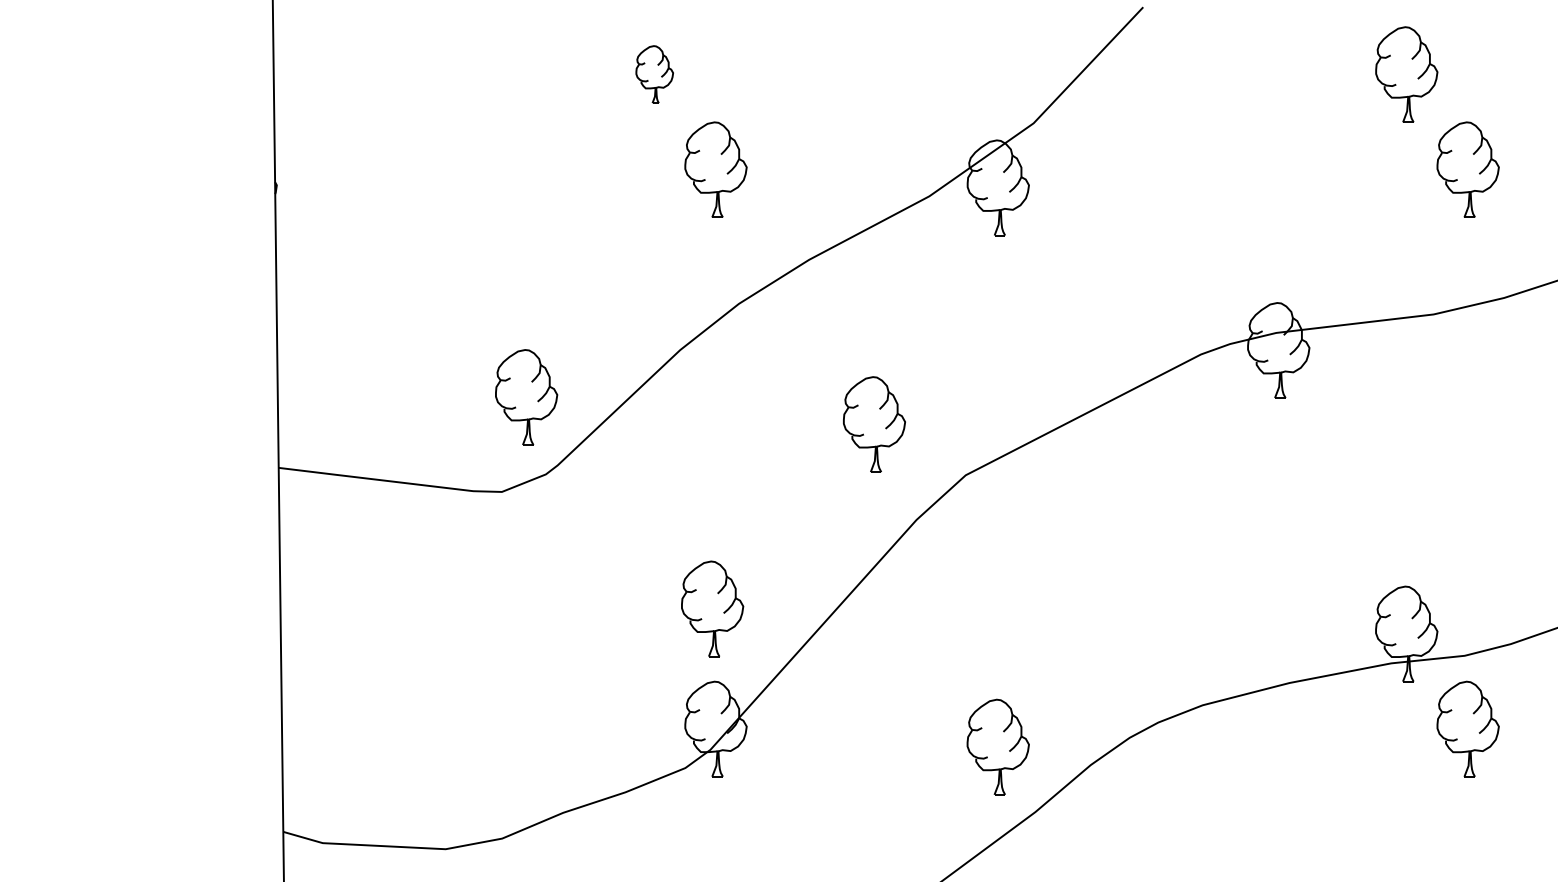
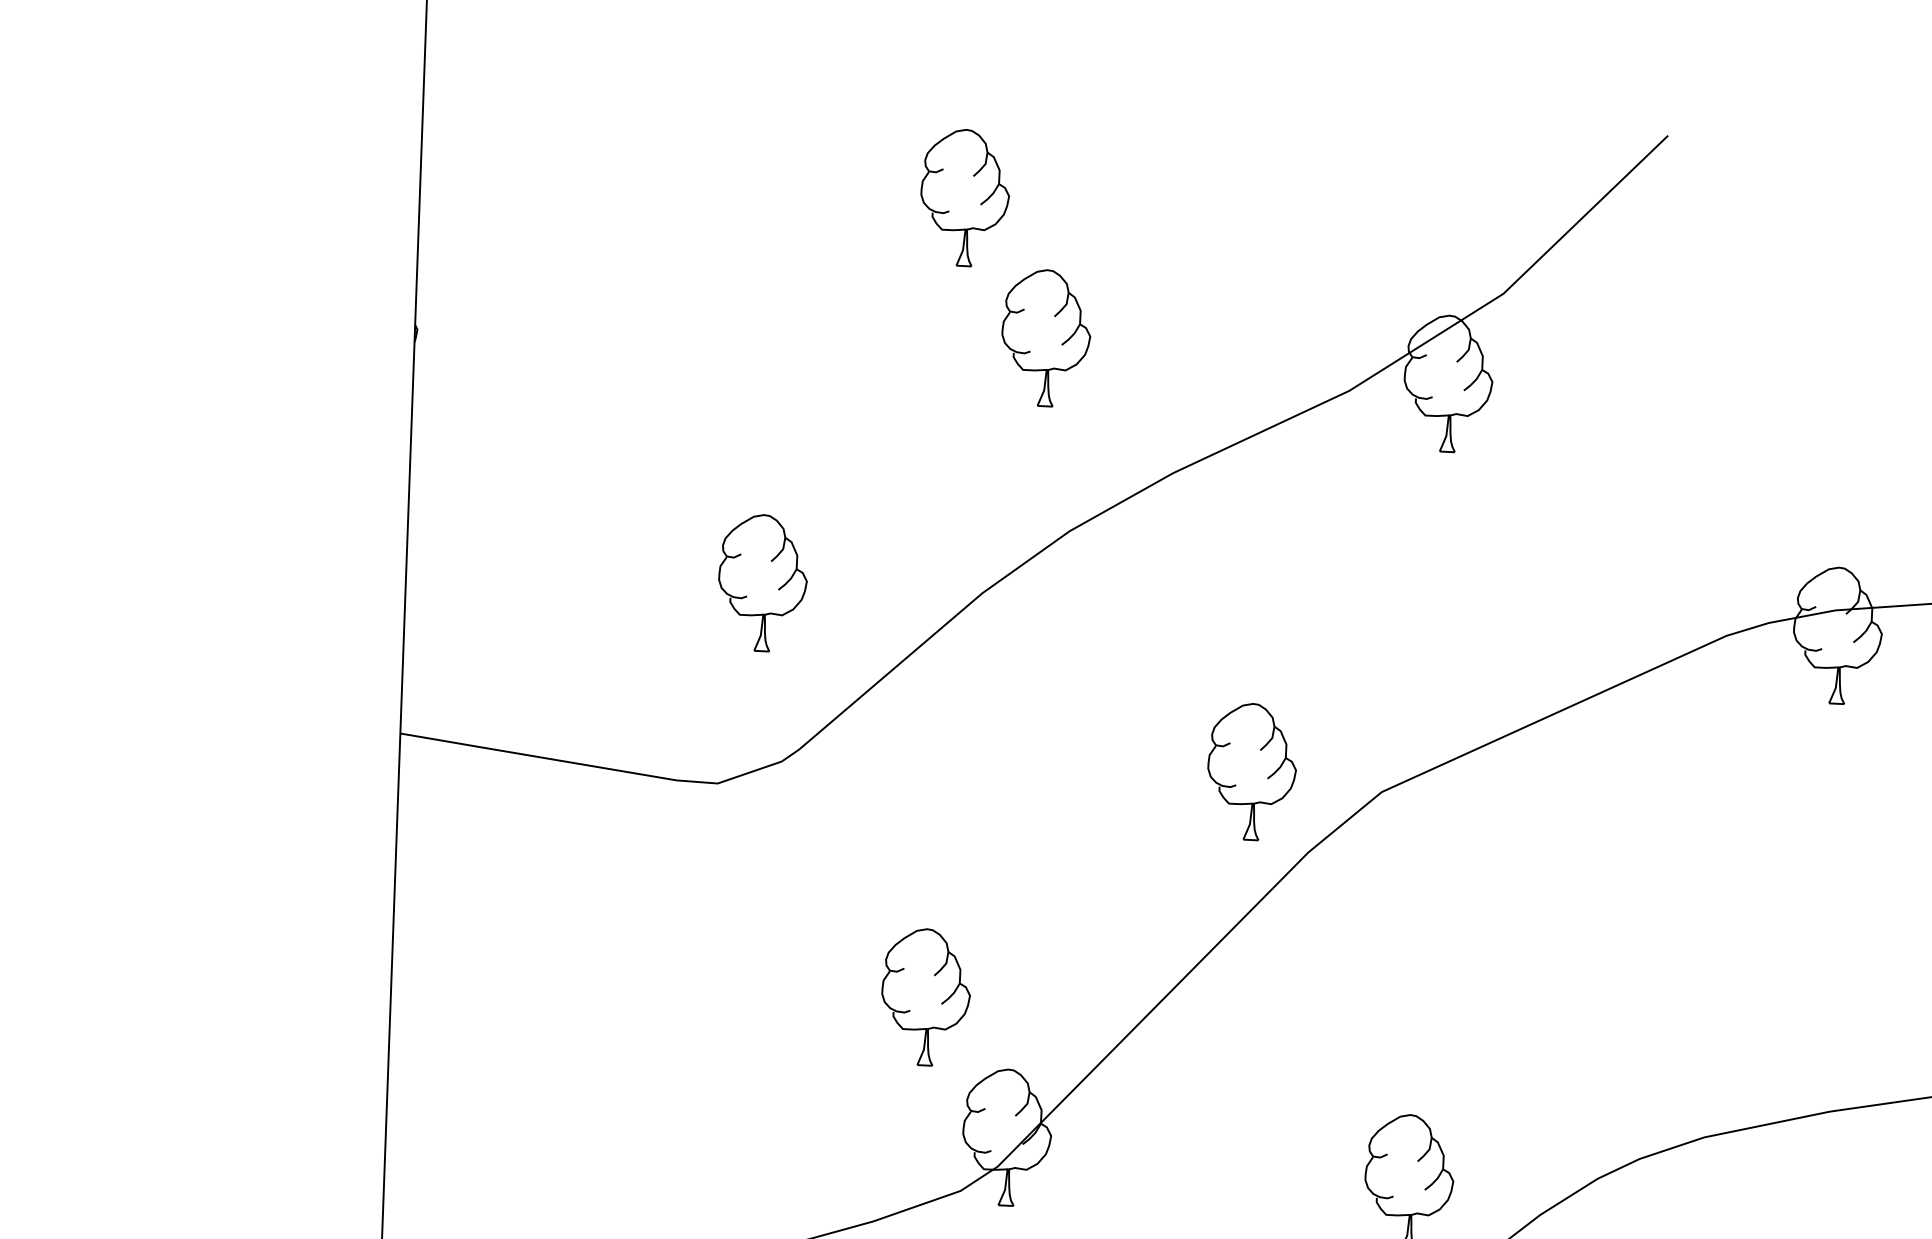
part: (654, 74) -> (964, 197), size x1.67
part: (526, 397) -> (762, 583), moved
part: (874, 424) -> (1252, 771), moved
part: (712, 608) -> (925, 996), moved

